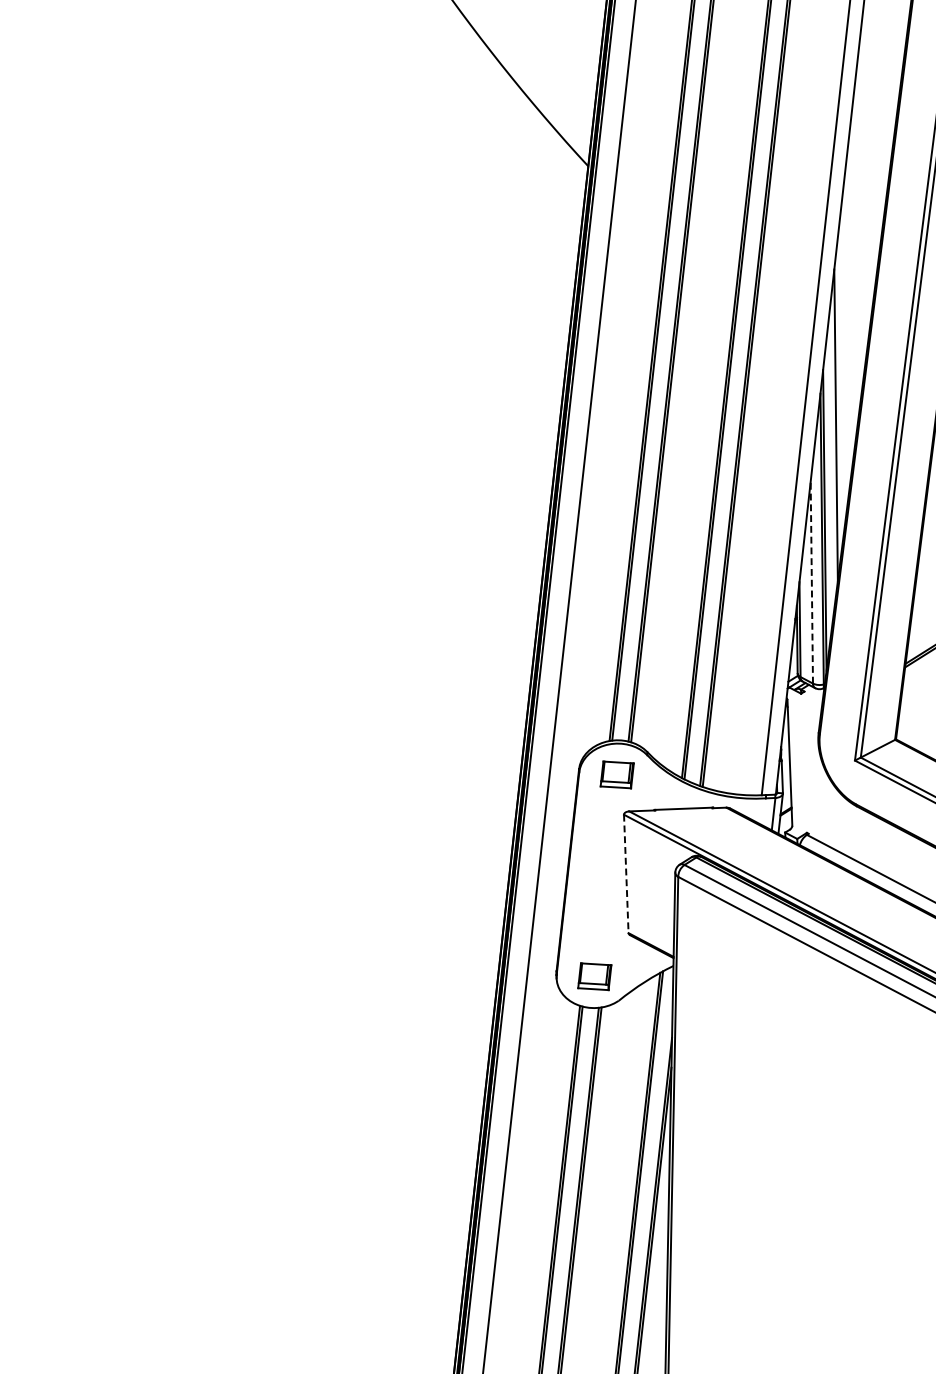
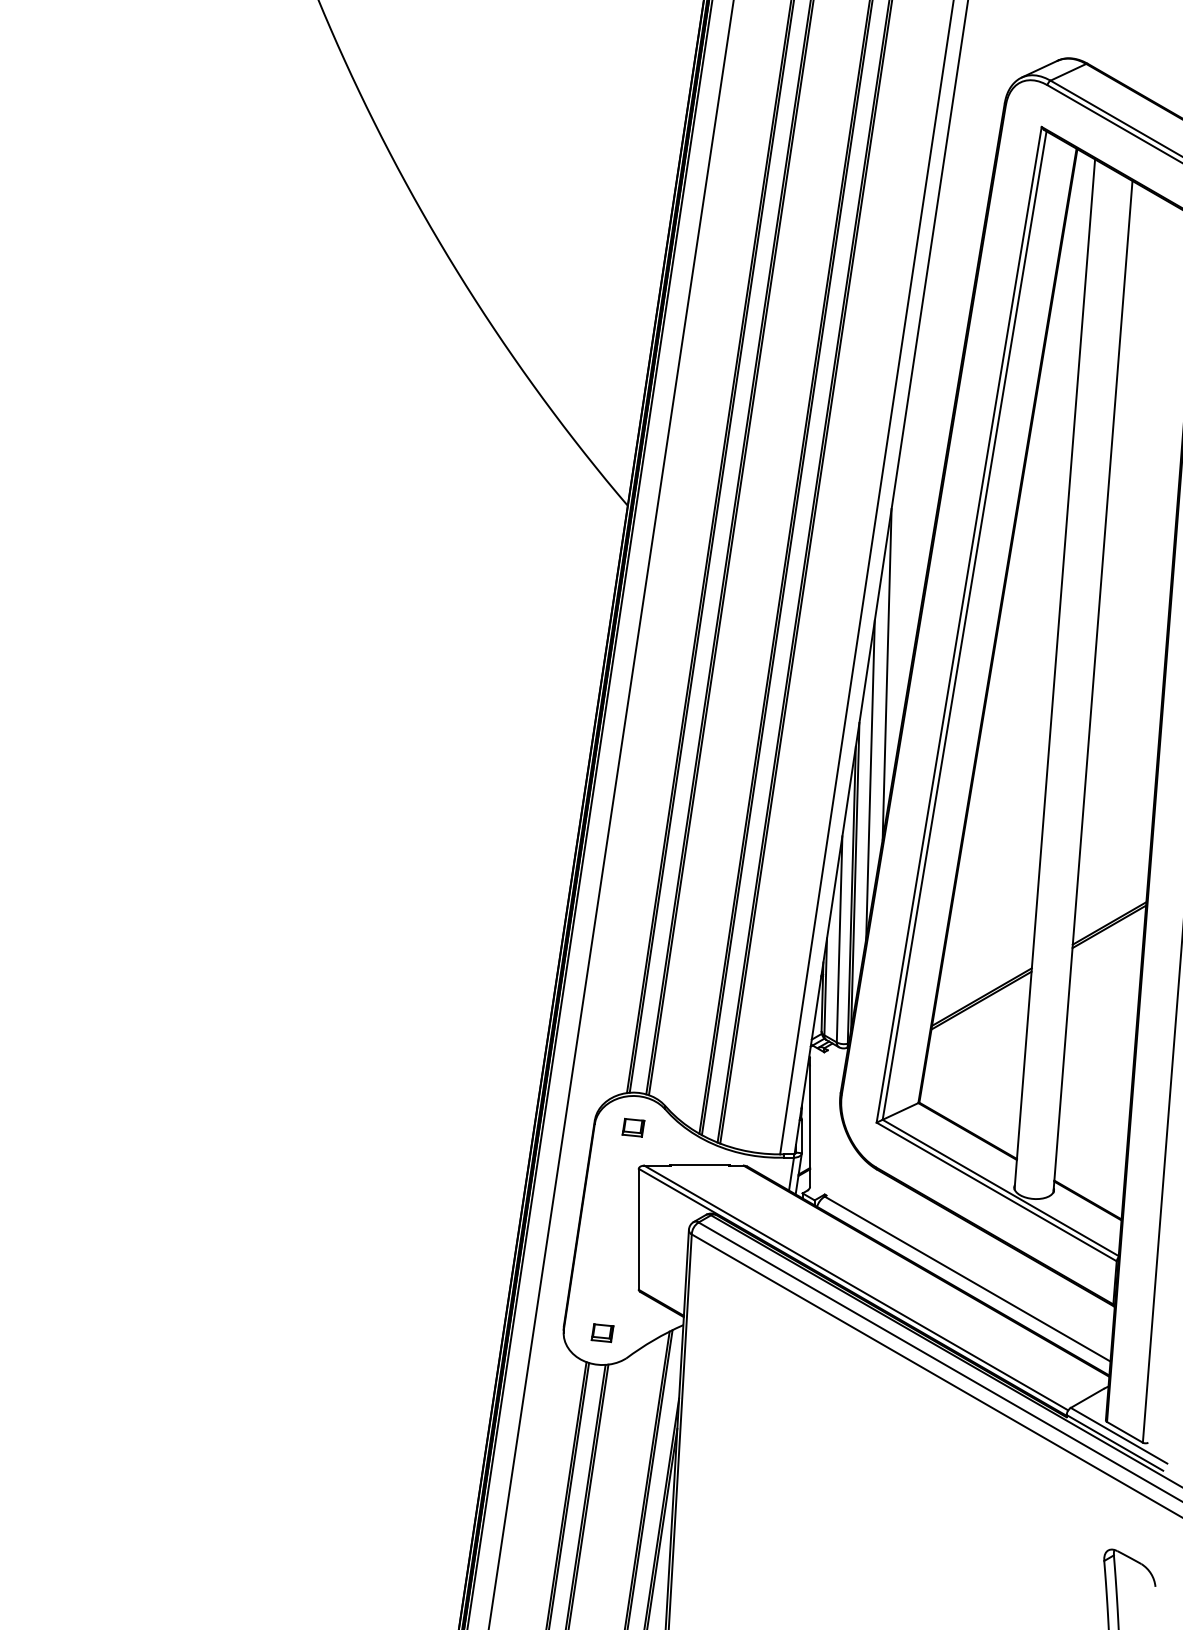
line: (847, 321) -> (886, 674), added
line: (811, 581) -> (839, 938), dashed -> solid
part: (617, 774) -> (633, 1127), size x0.62
line: (625, 874) -> (638, 1229), dashed -> solid
part: (594, 977) -> (602, 1333), size x0.62

